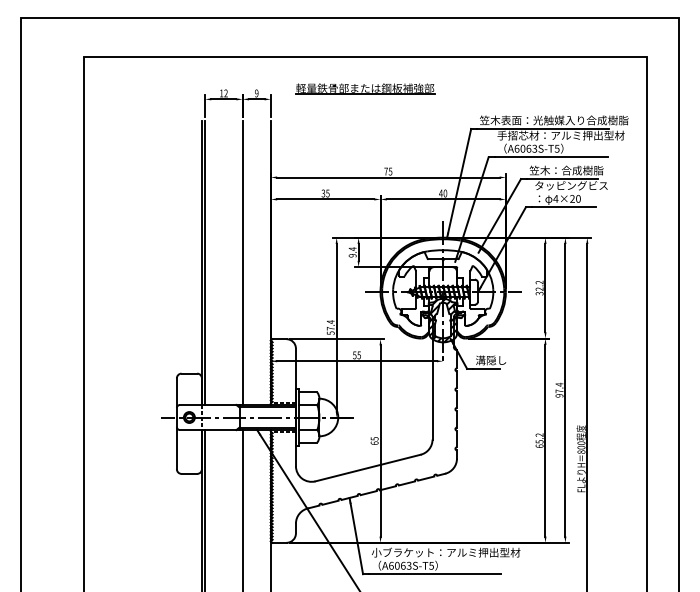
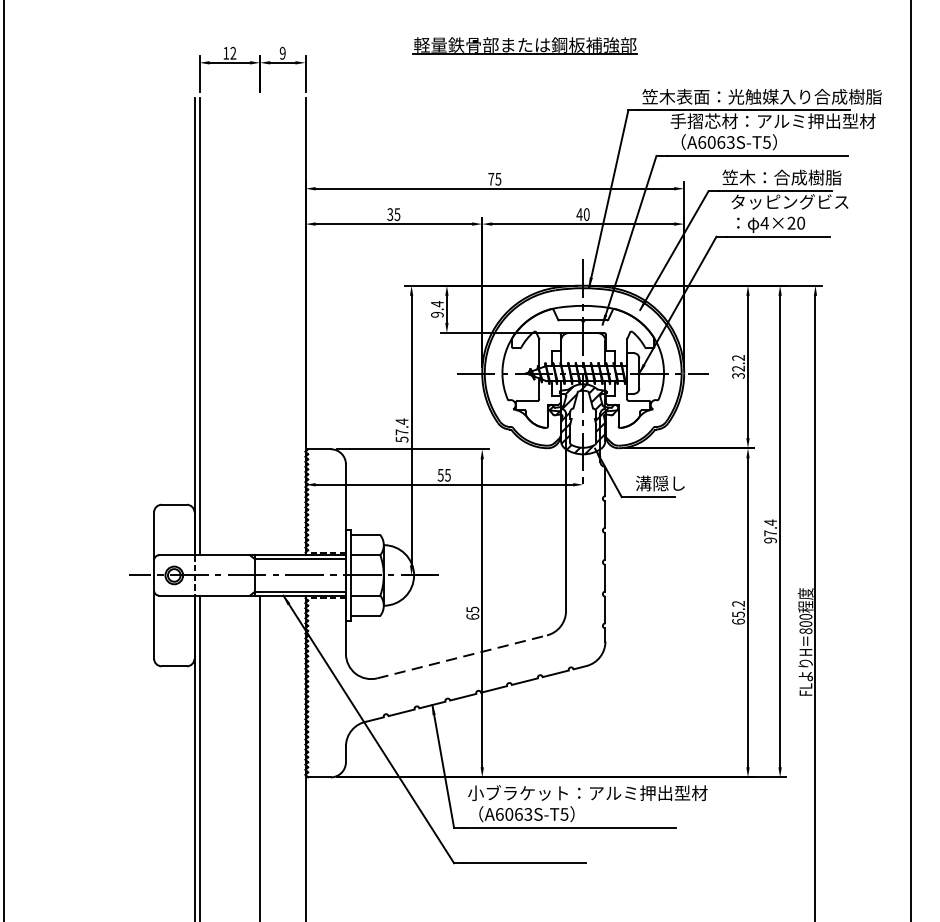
part: (365, 88) -> (525, 45), moved
line: (242, 262) -> (259, 325), removed
line: (368, 467) -> (462, 655), solid -> dashed

